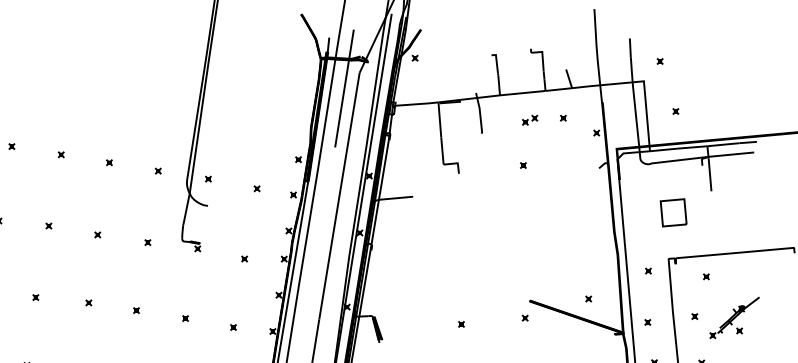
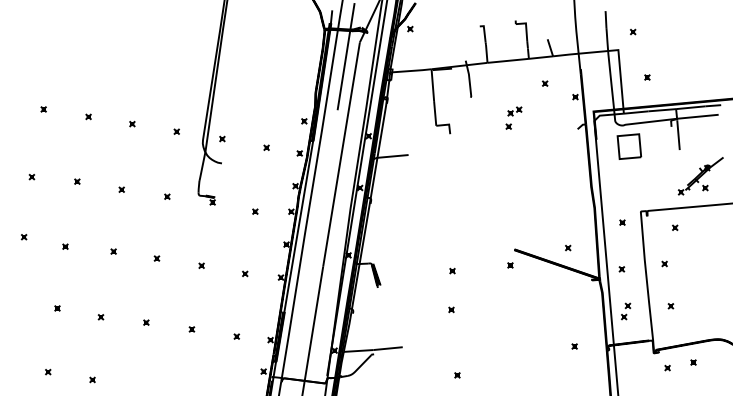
part: (529, 120) -> (514, 111), moved
part: (673, 212) -> (629, 146), moved
part: (734, 318) -> (700, 176), moved

